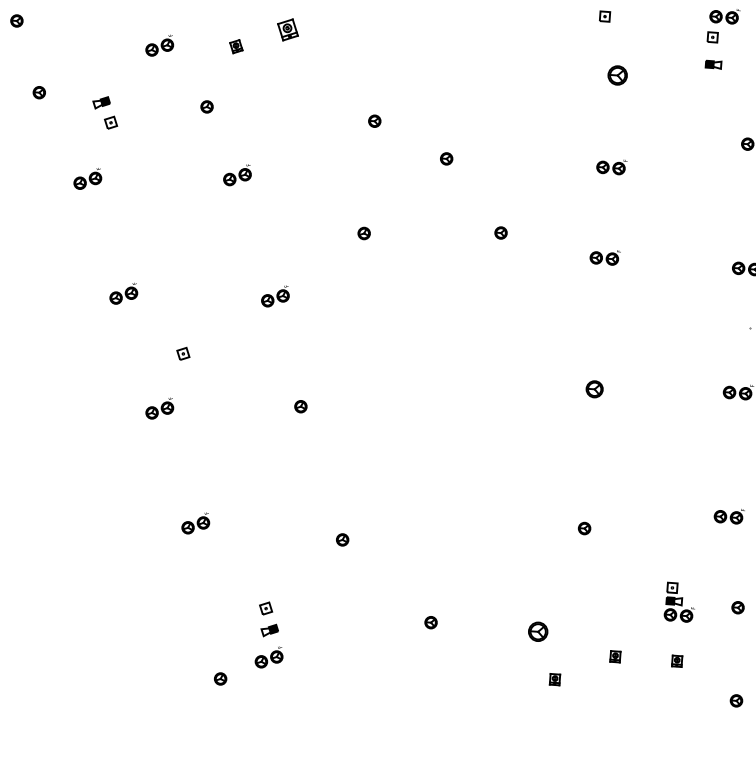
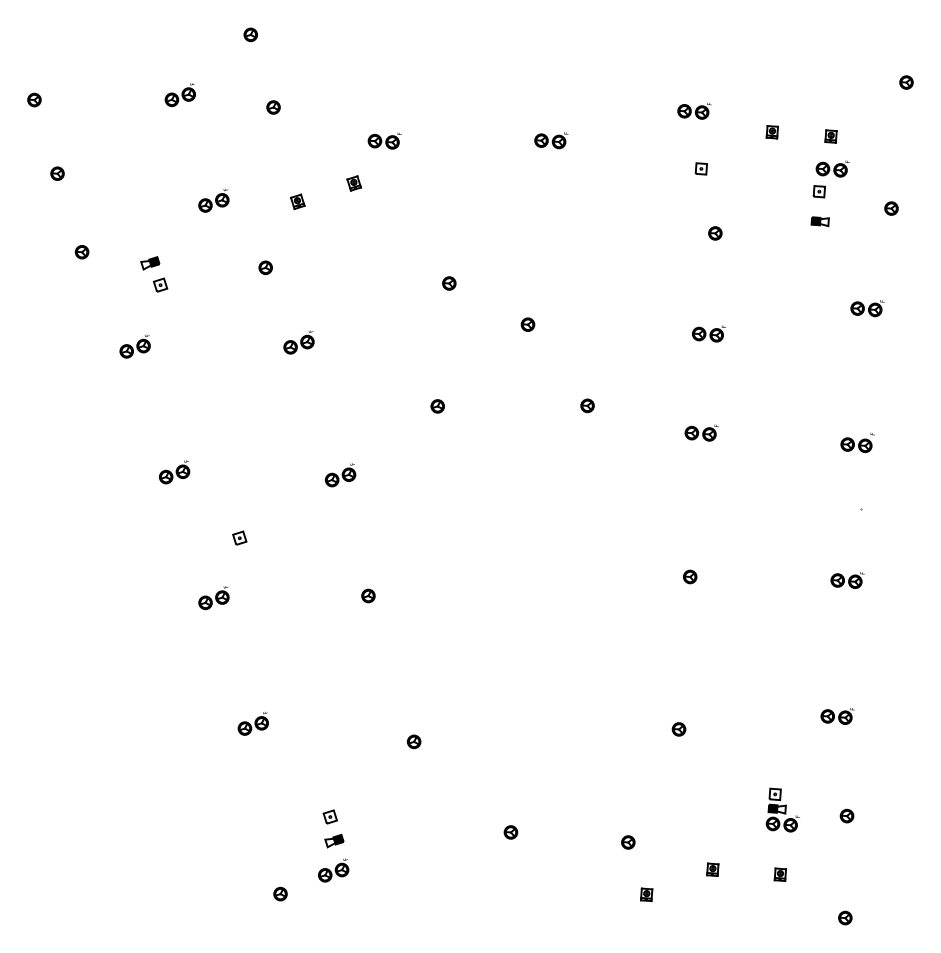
part: (287, 29) -> (353, 183), size x0.62
part: (617, 75) -> (715, 233), size x0.62
part: (595, 388) -> (690, 576), size x0.71
part: (538, 631) -> (628, 842), size x0.62

